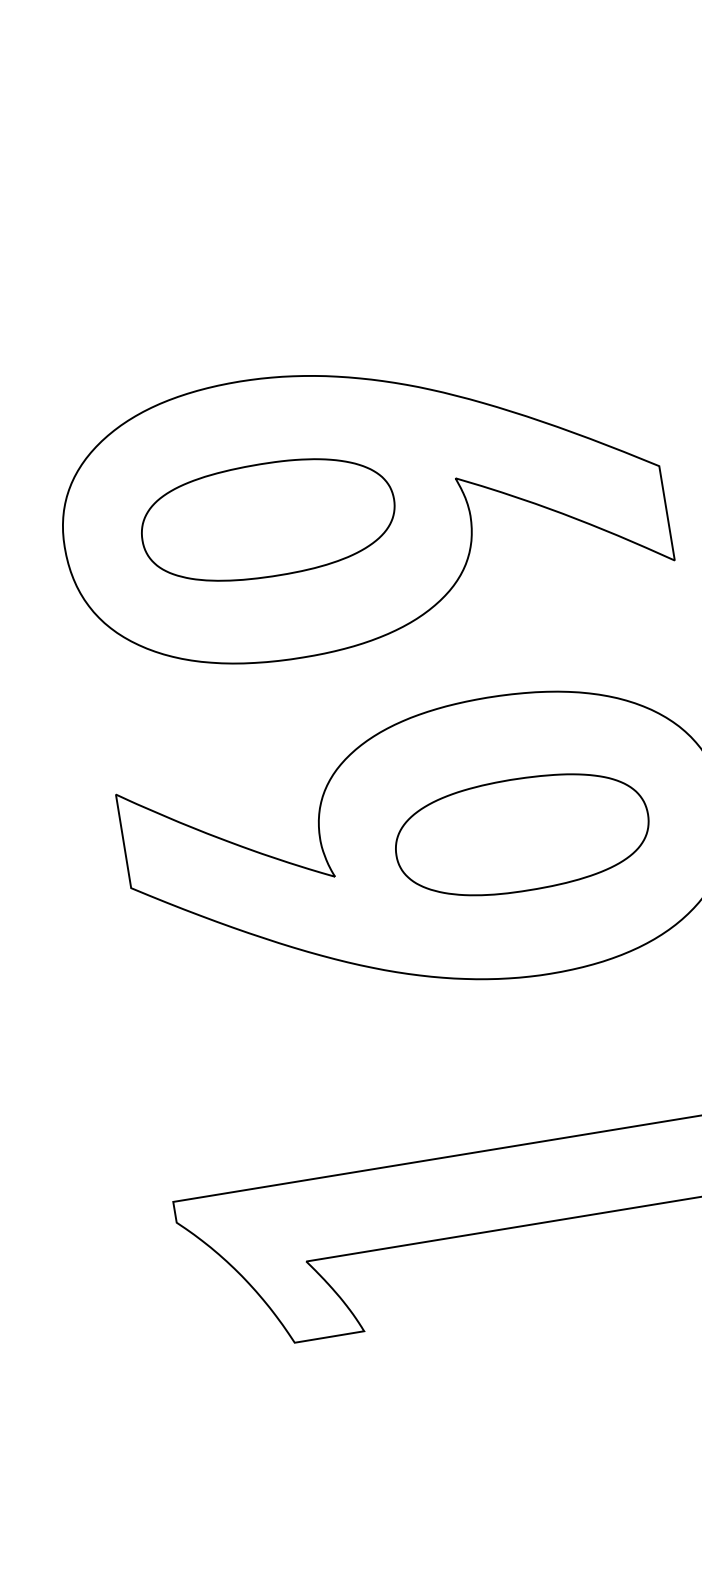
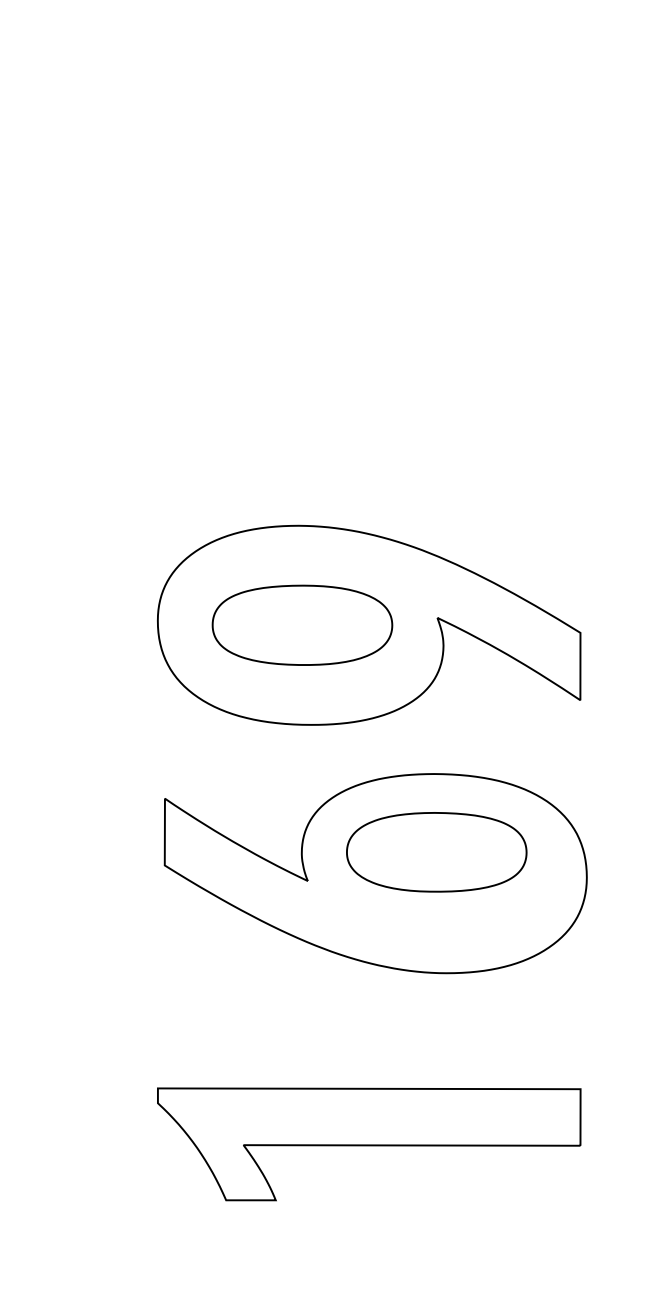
part: (521, 835) -> (436, 852), moved

